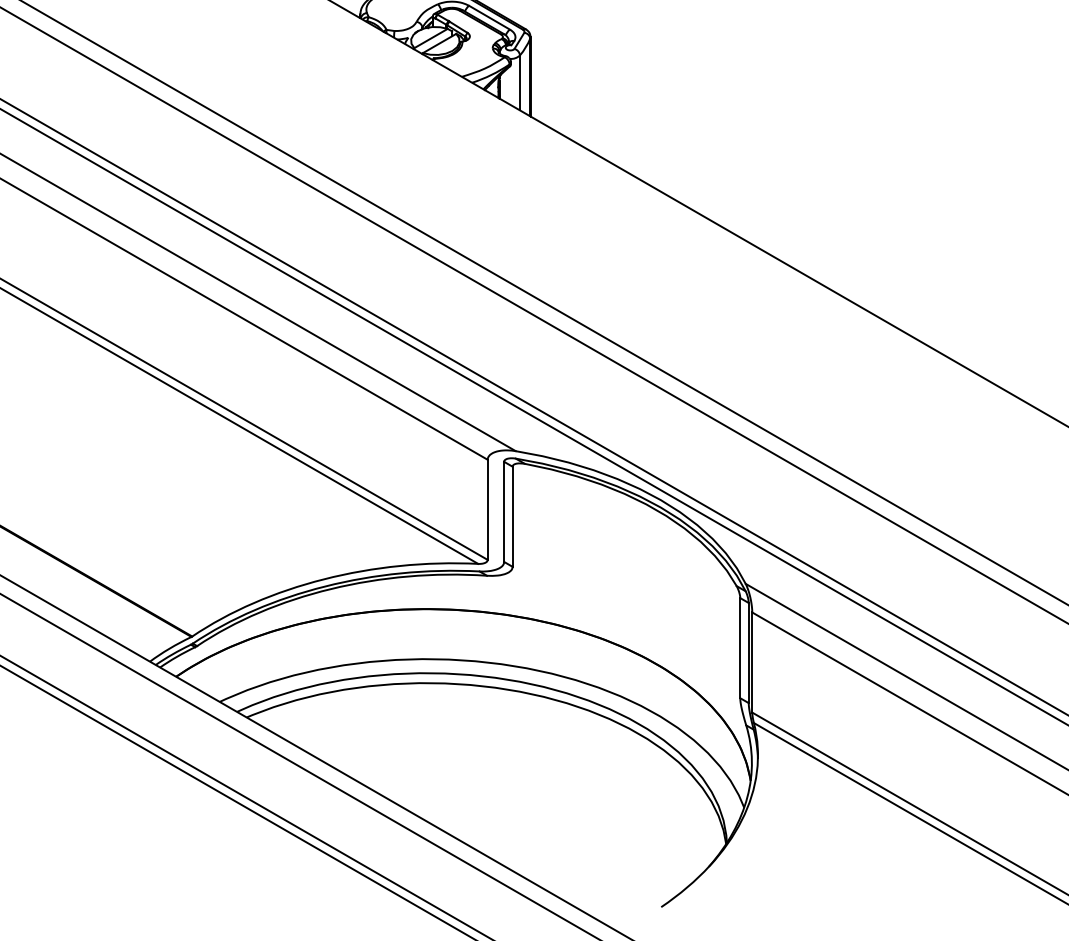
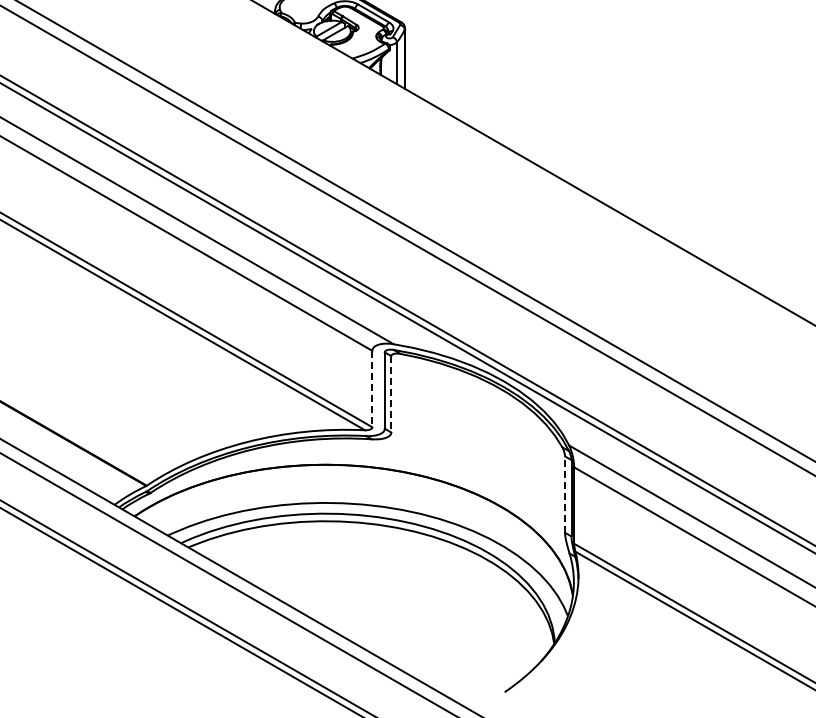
line: (487, 510) -> (372, 389), solid -> dashed
line: (512, 517) -> (391, 394), solid -> dashed
line: (740, 648) -> (565, 494), solid -> dashed

